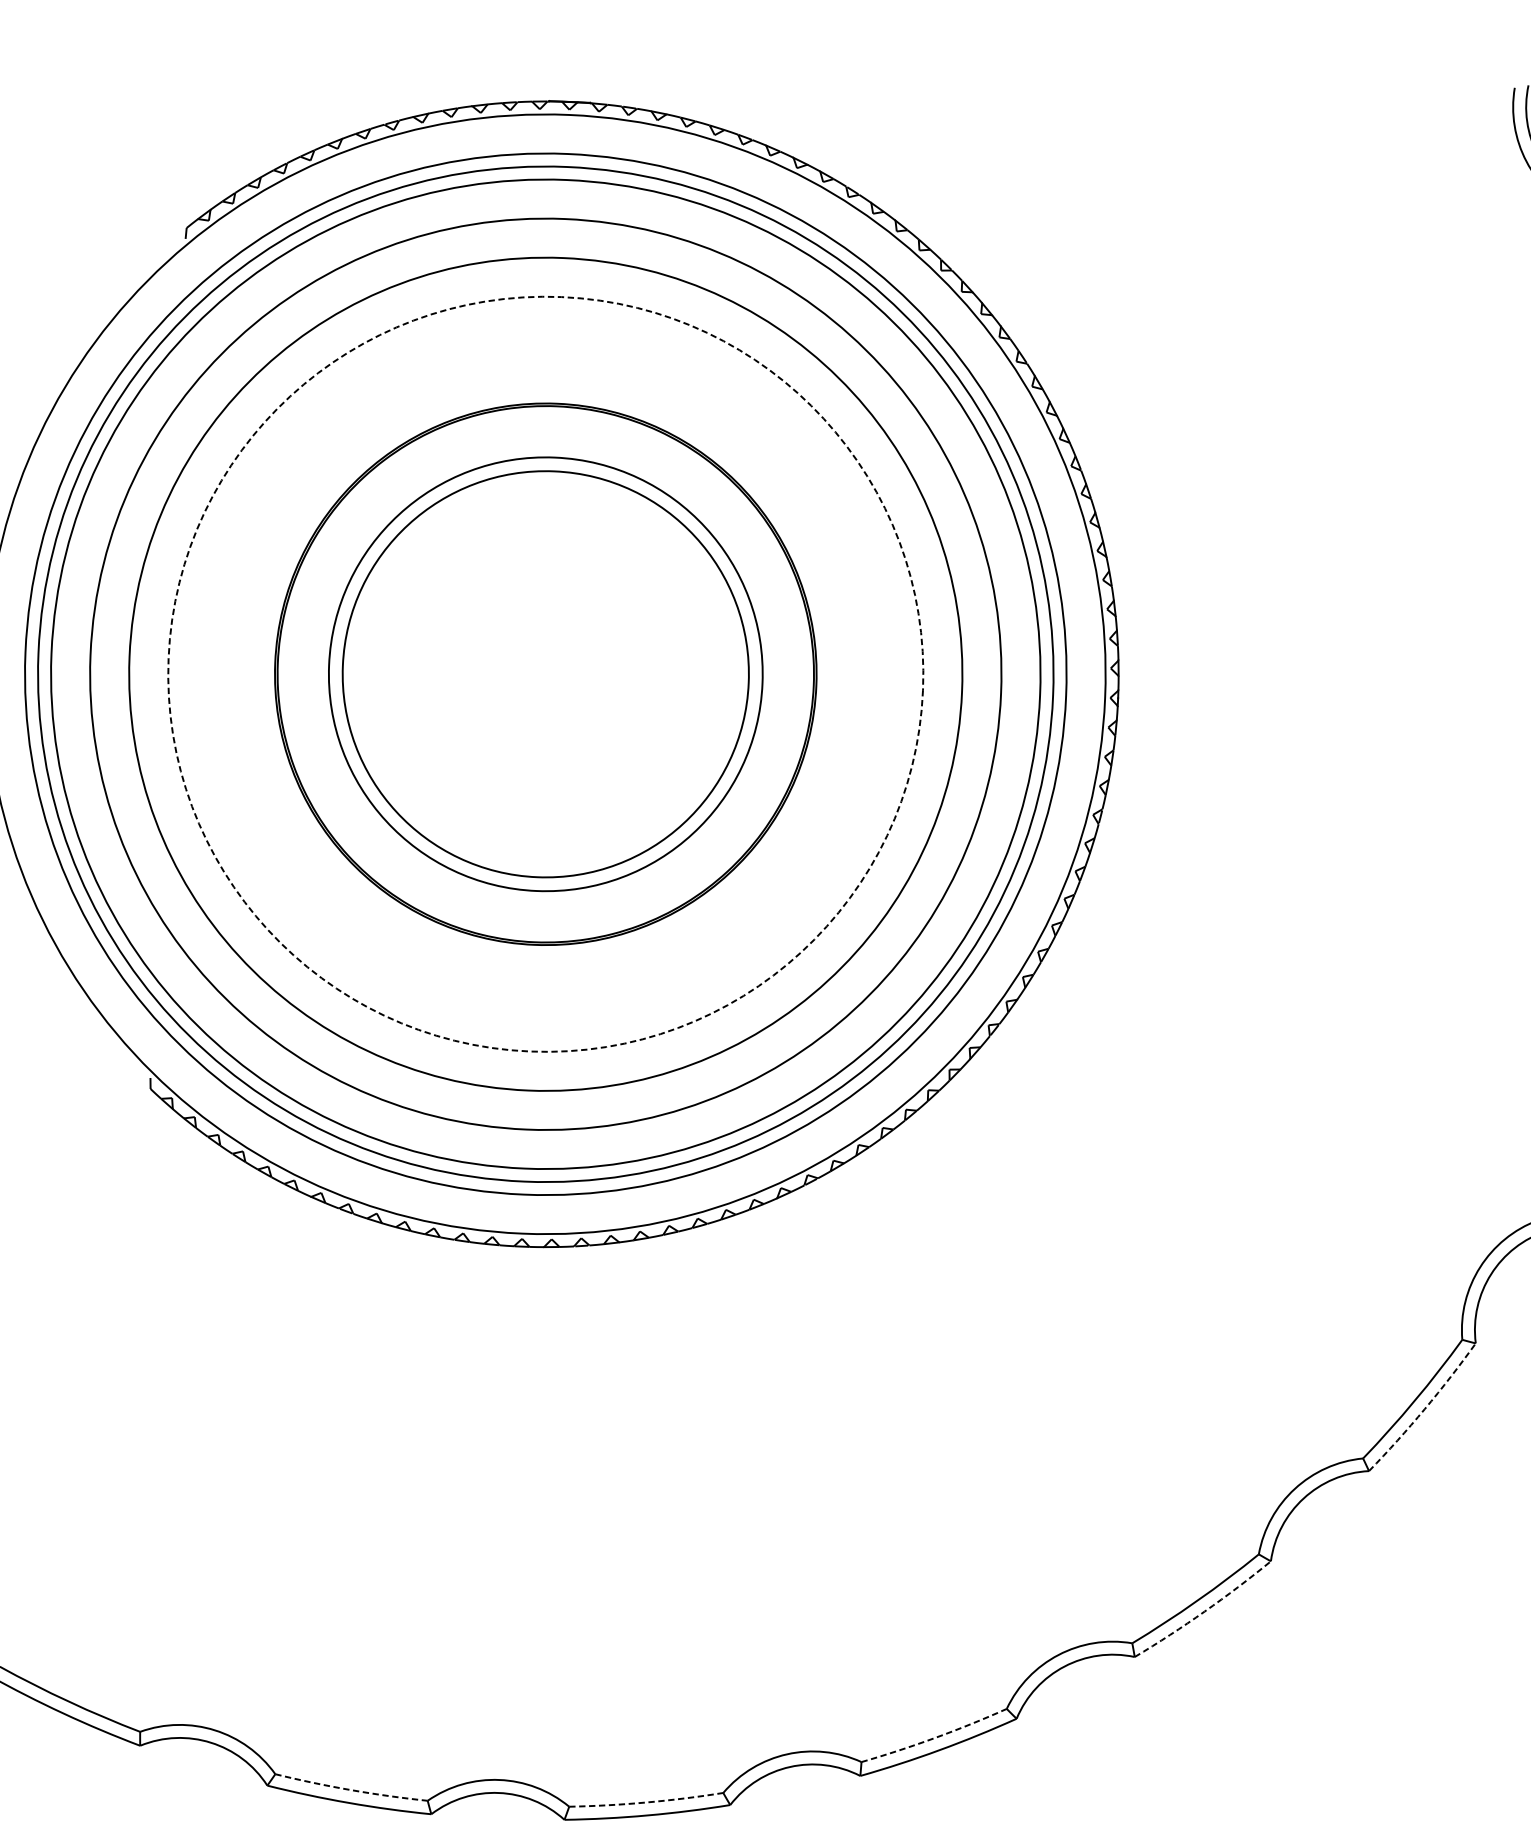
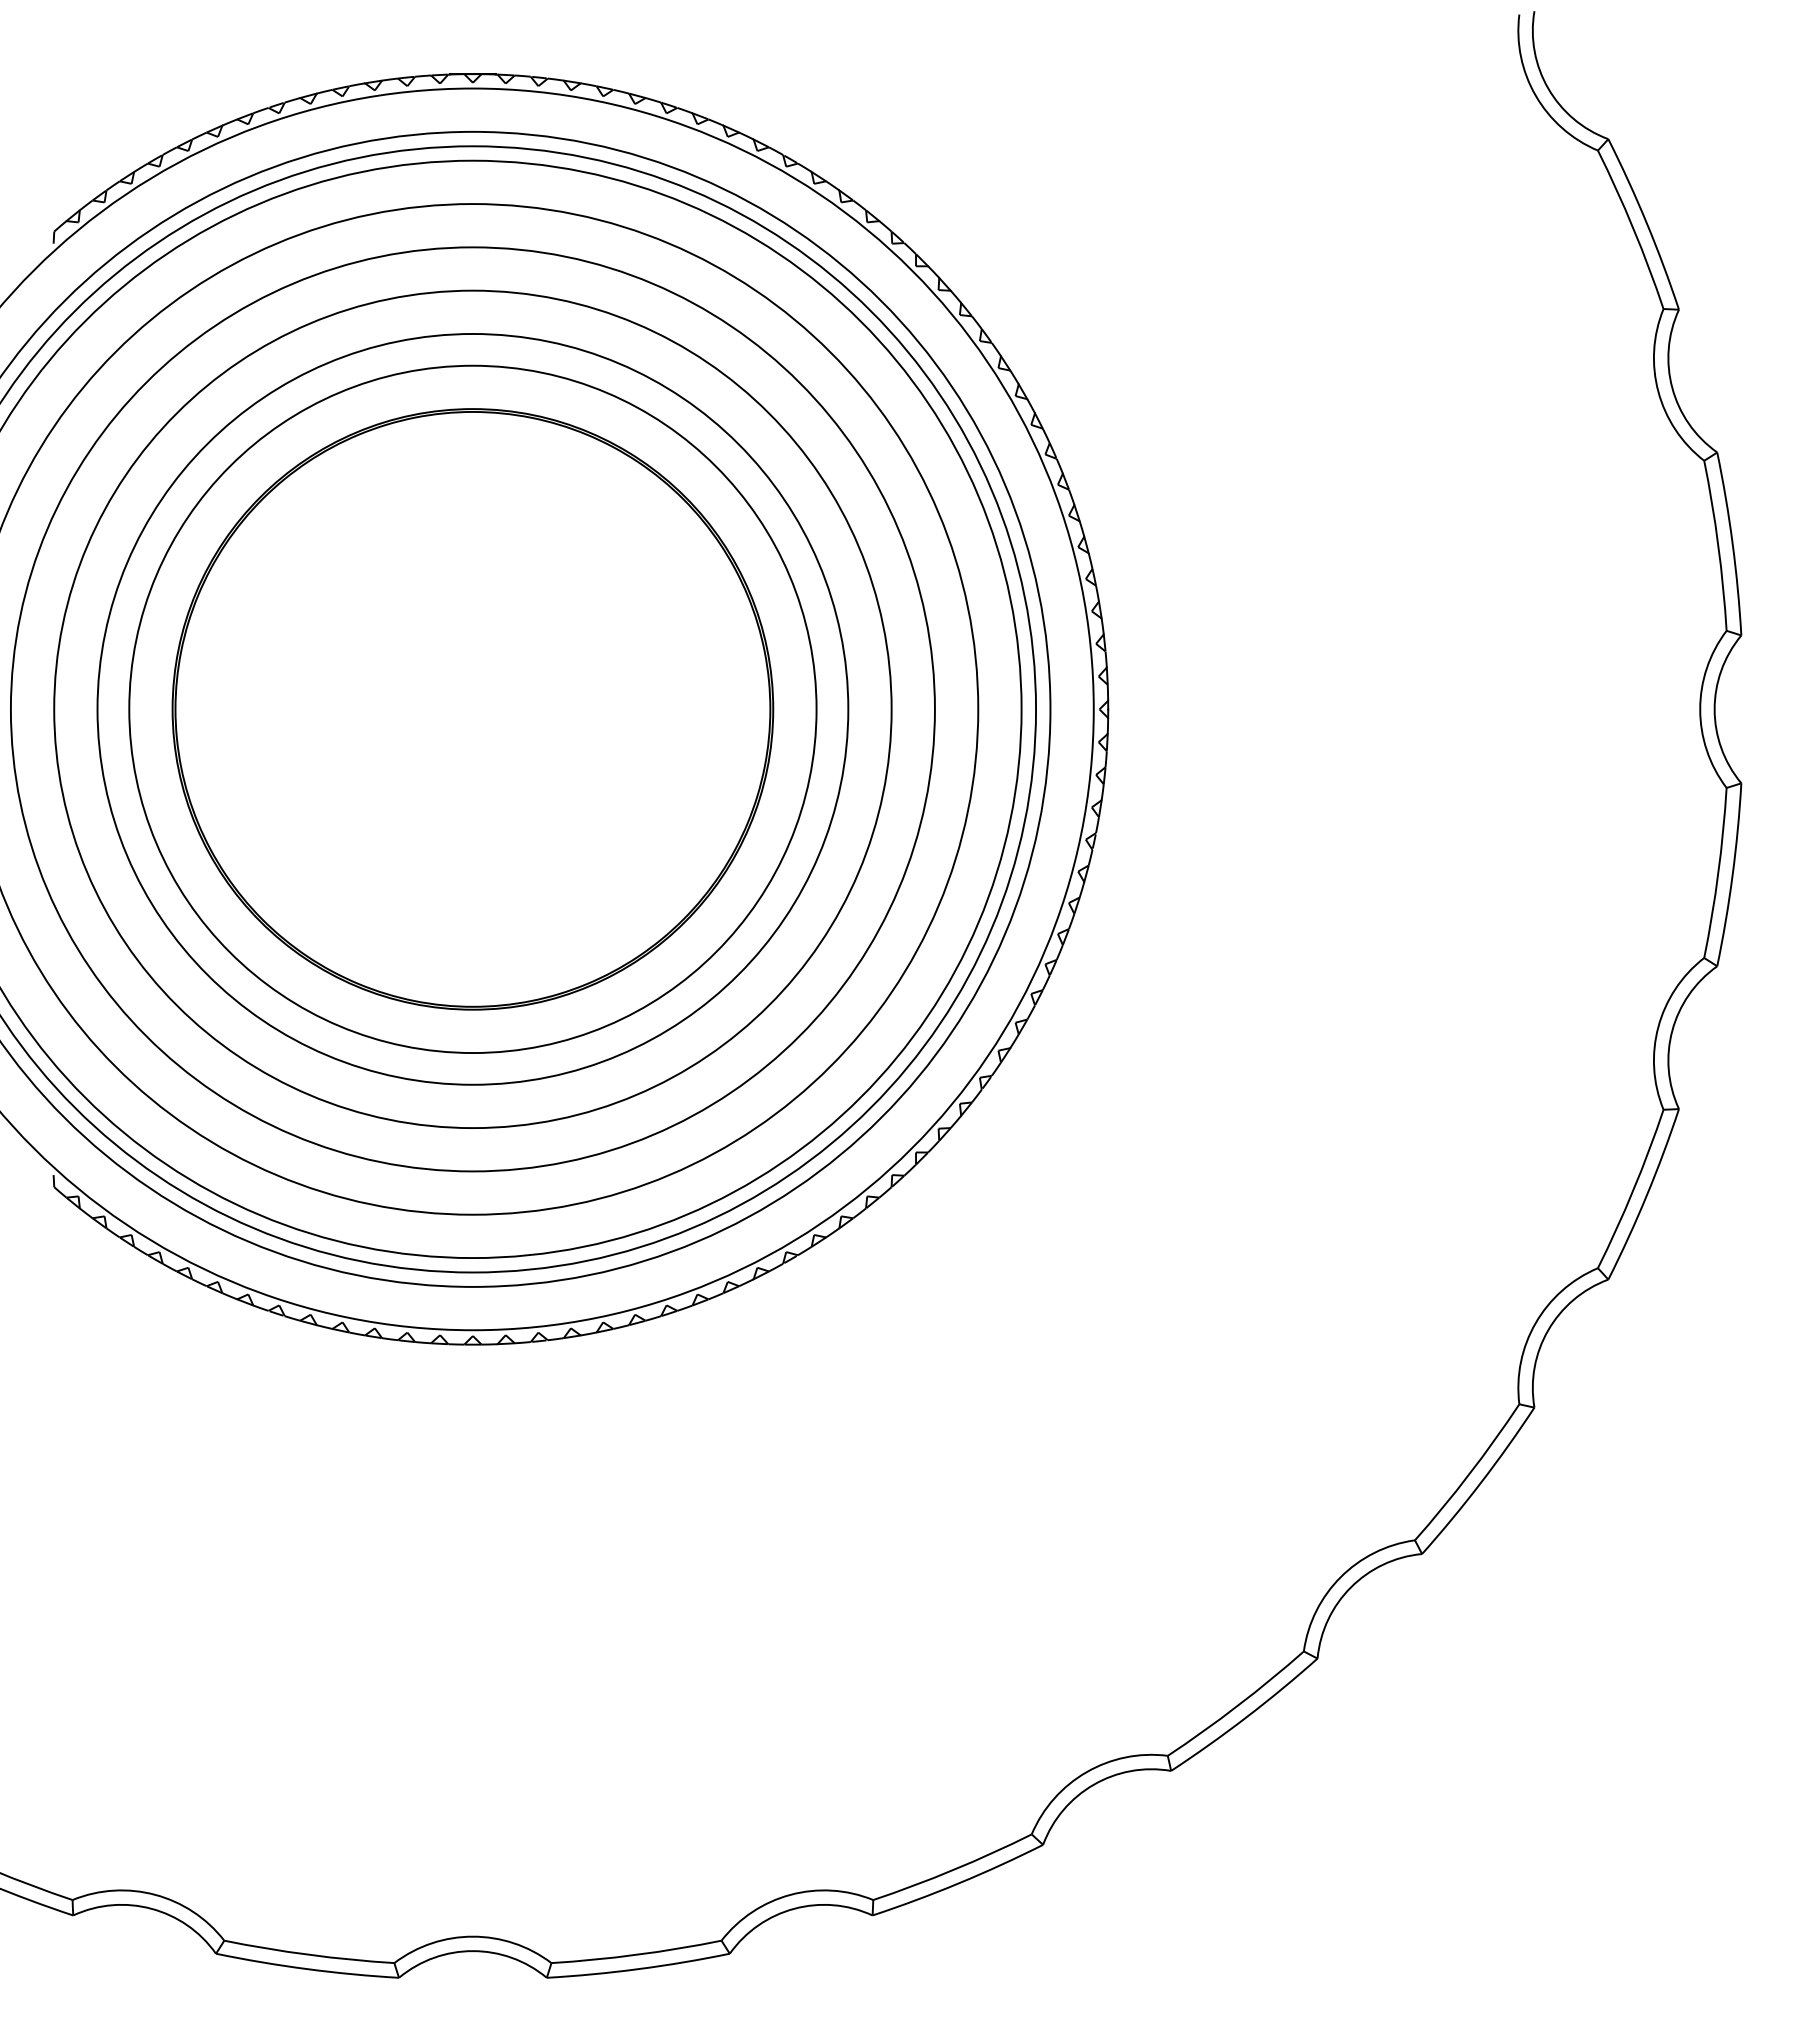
circle: (545, 674) -> (472, 709), dashed -> solid
circle: (545, 674) -> (472, 709), size x1.43
circle: (545, 674) -> (472, 709), size x1.67
arc: (1424, 1408) -> (1480, 1482), dashed -> solid
arc: (1204, 1611) -> (1246, 1717), dashed -> solid
arc: (934, 1737) -> (953, 1869), dashed -> solid
arc: (350, 1789) -> (308, 1954), dashed -> solid
arc: (646, 1802) -> (636, 1954), dashed -> solid

